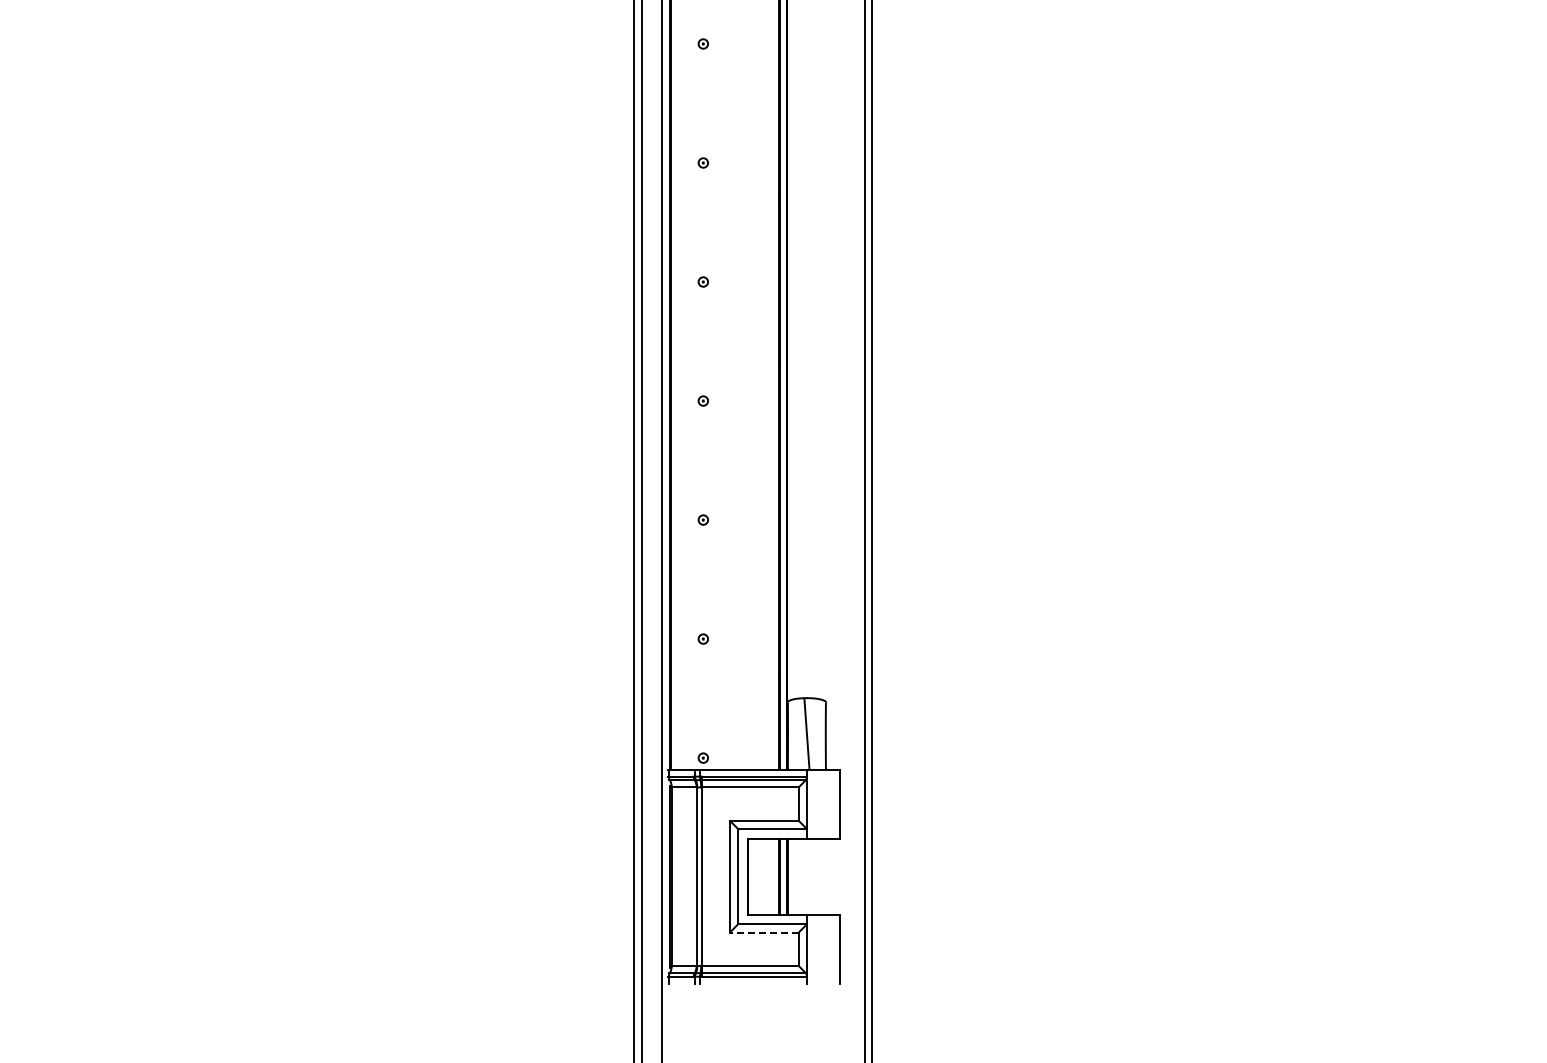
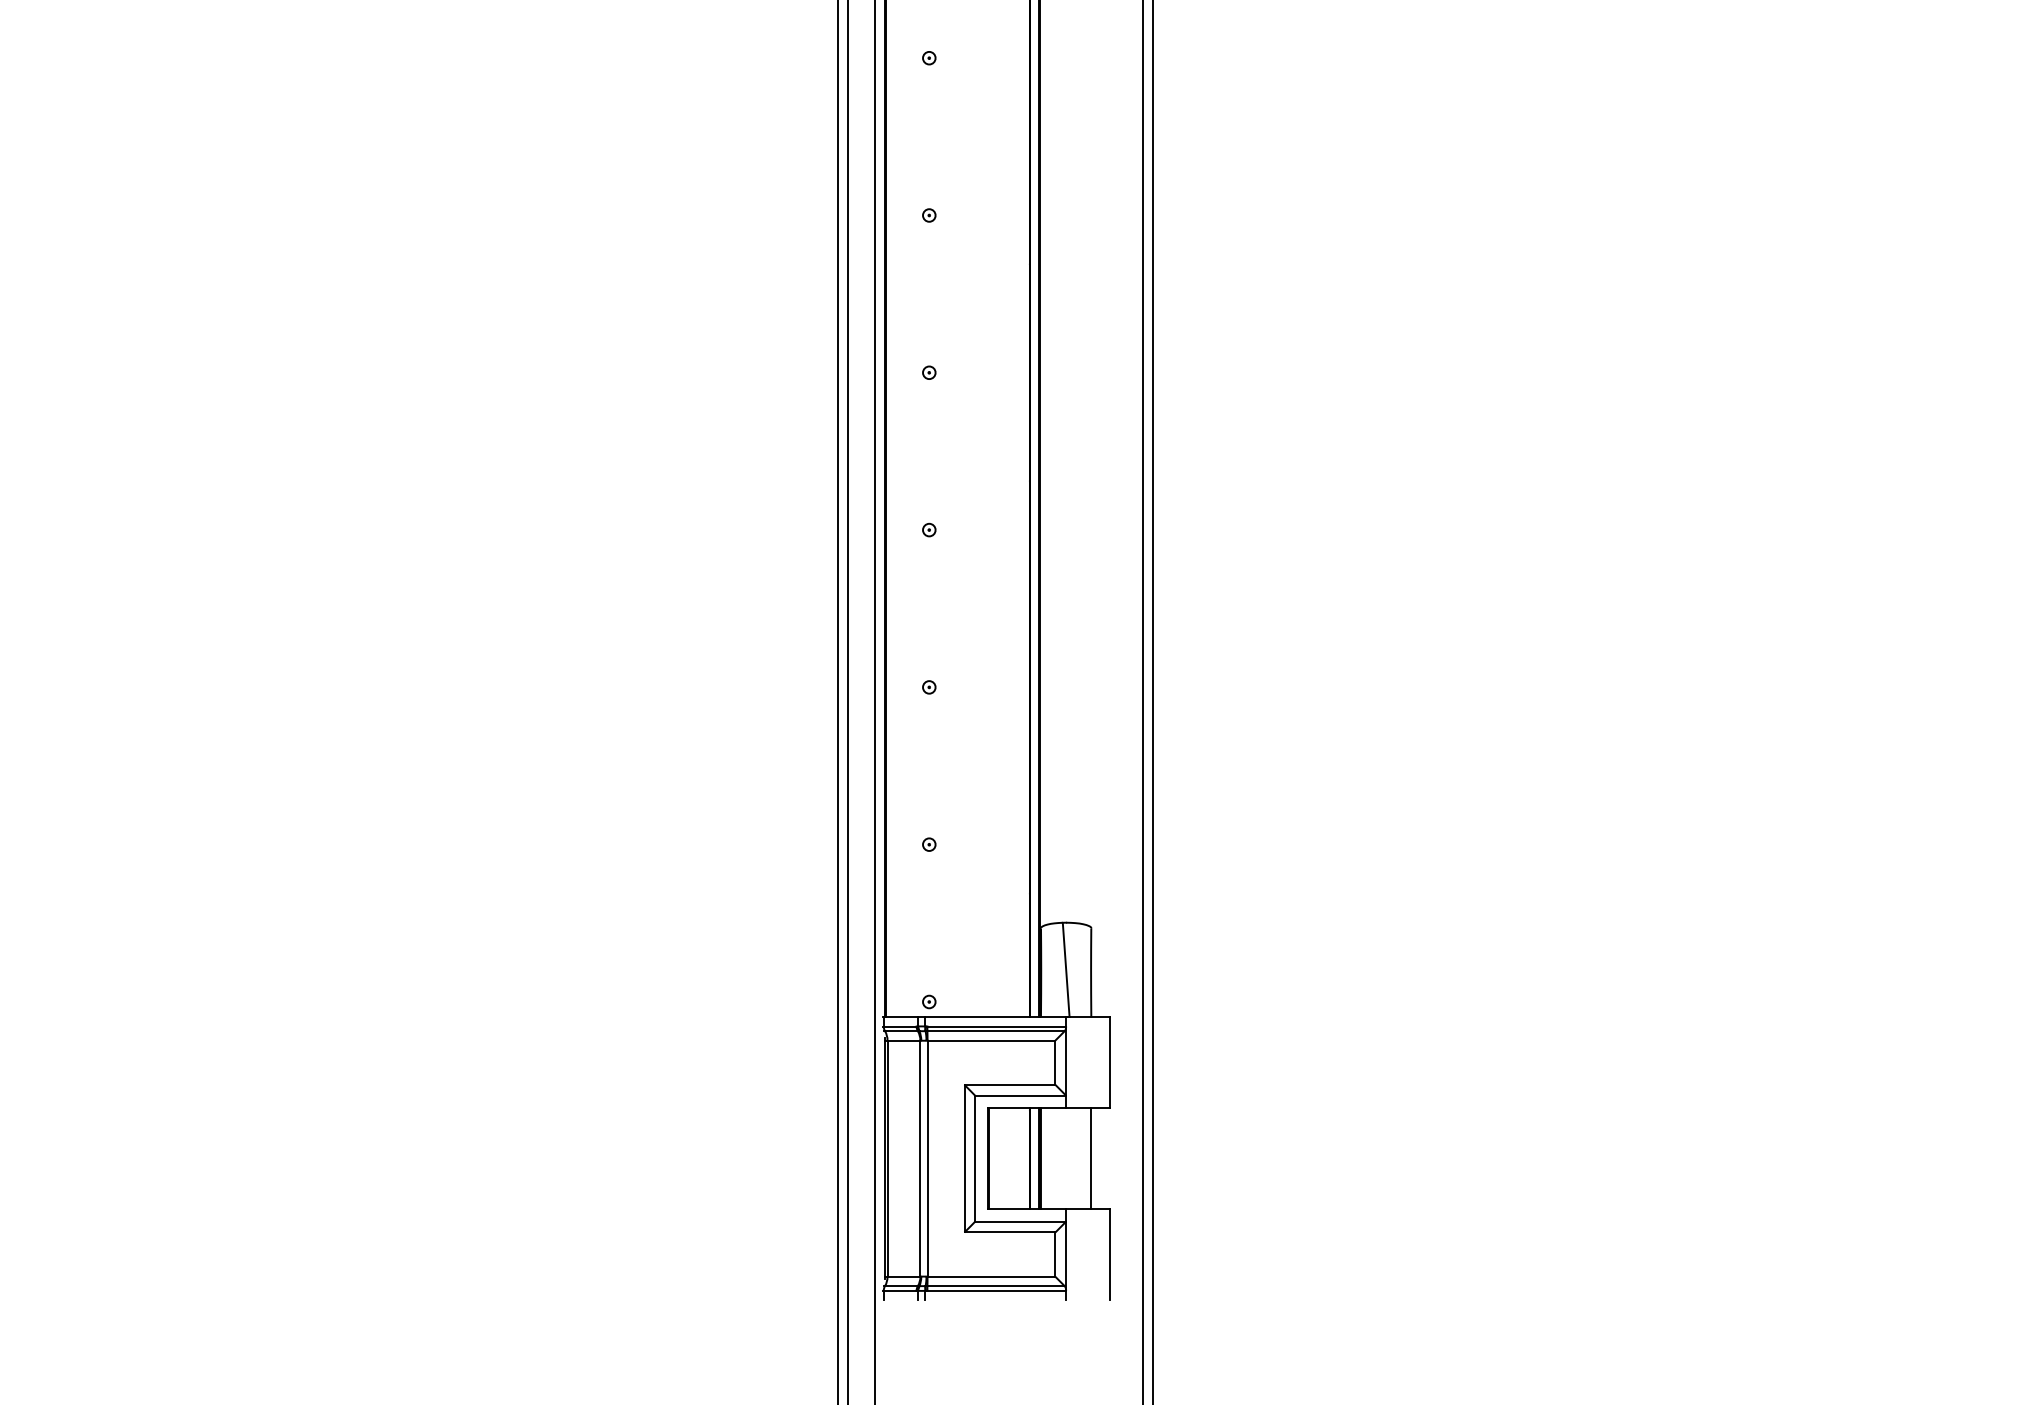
line: (825, 876) -> (1090, 1158), added
line: (763, 932) -> (1008, 1232), dashed -> solid

